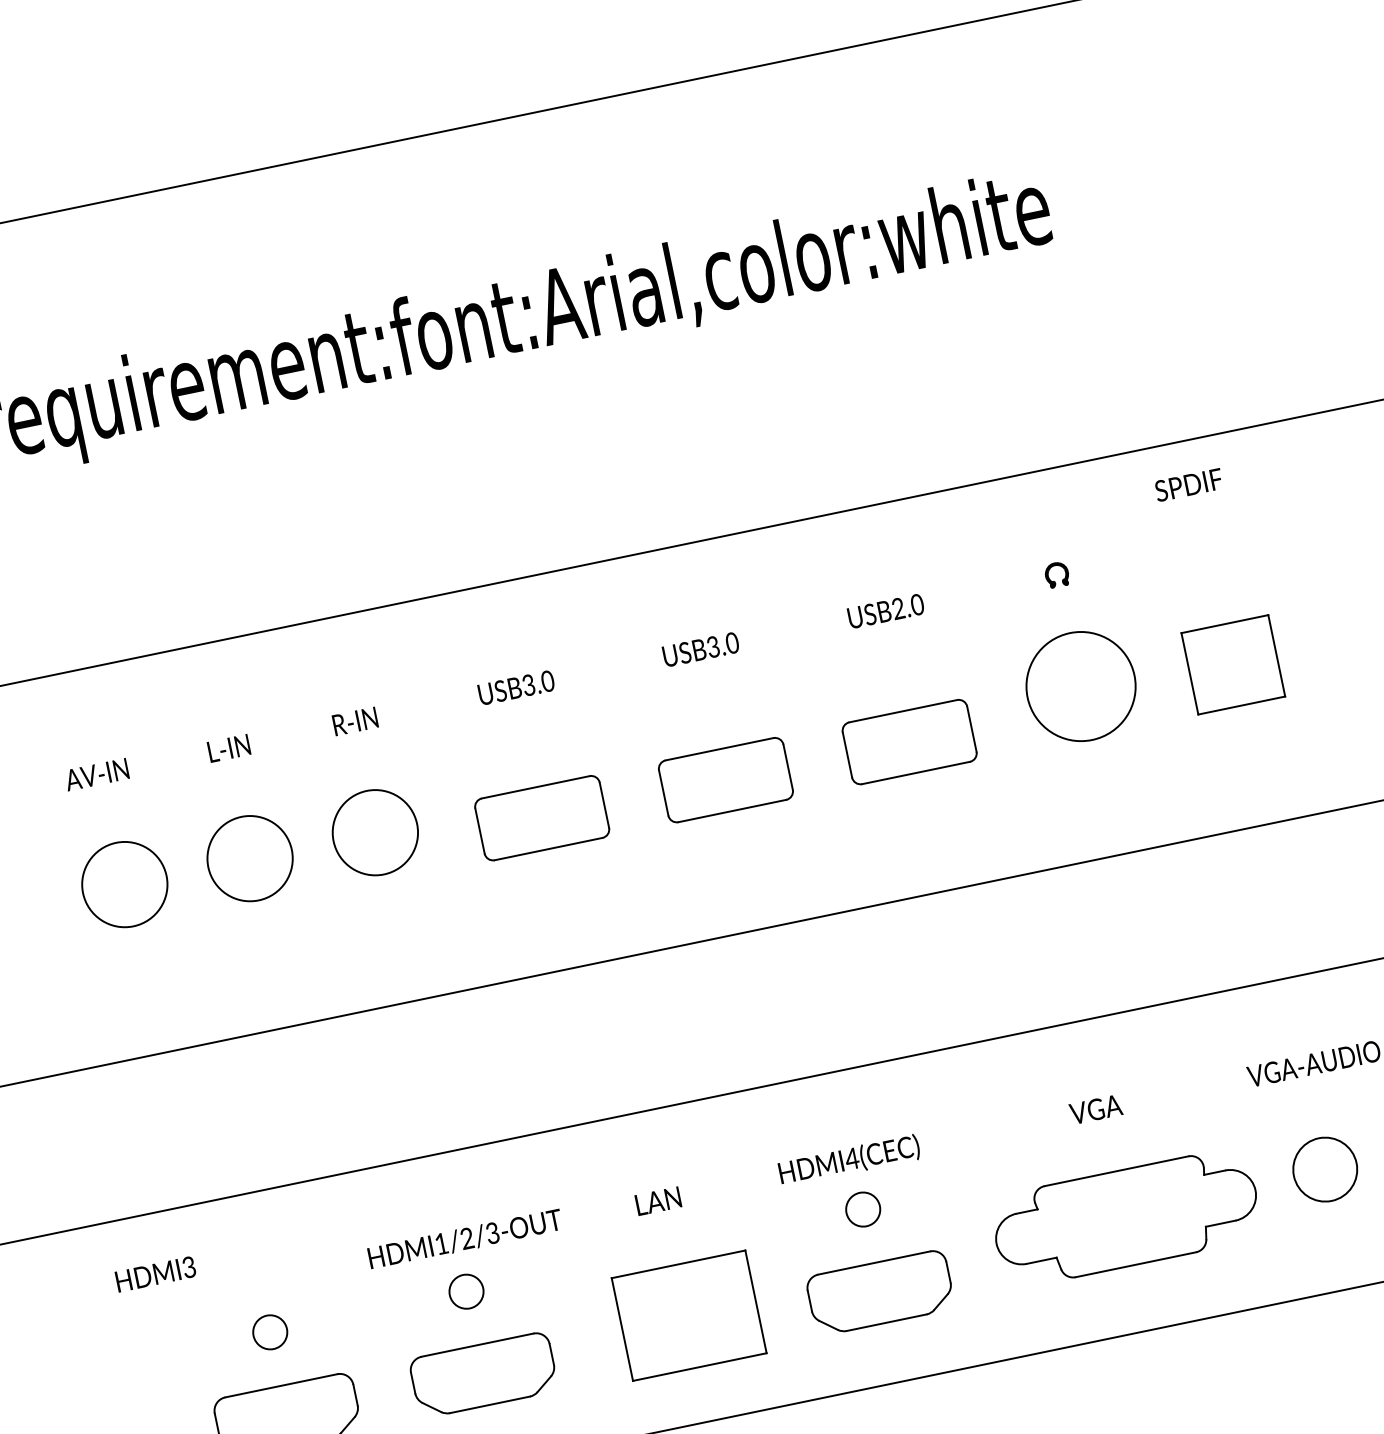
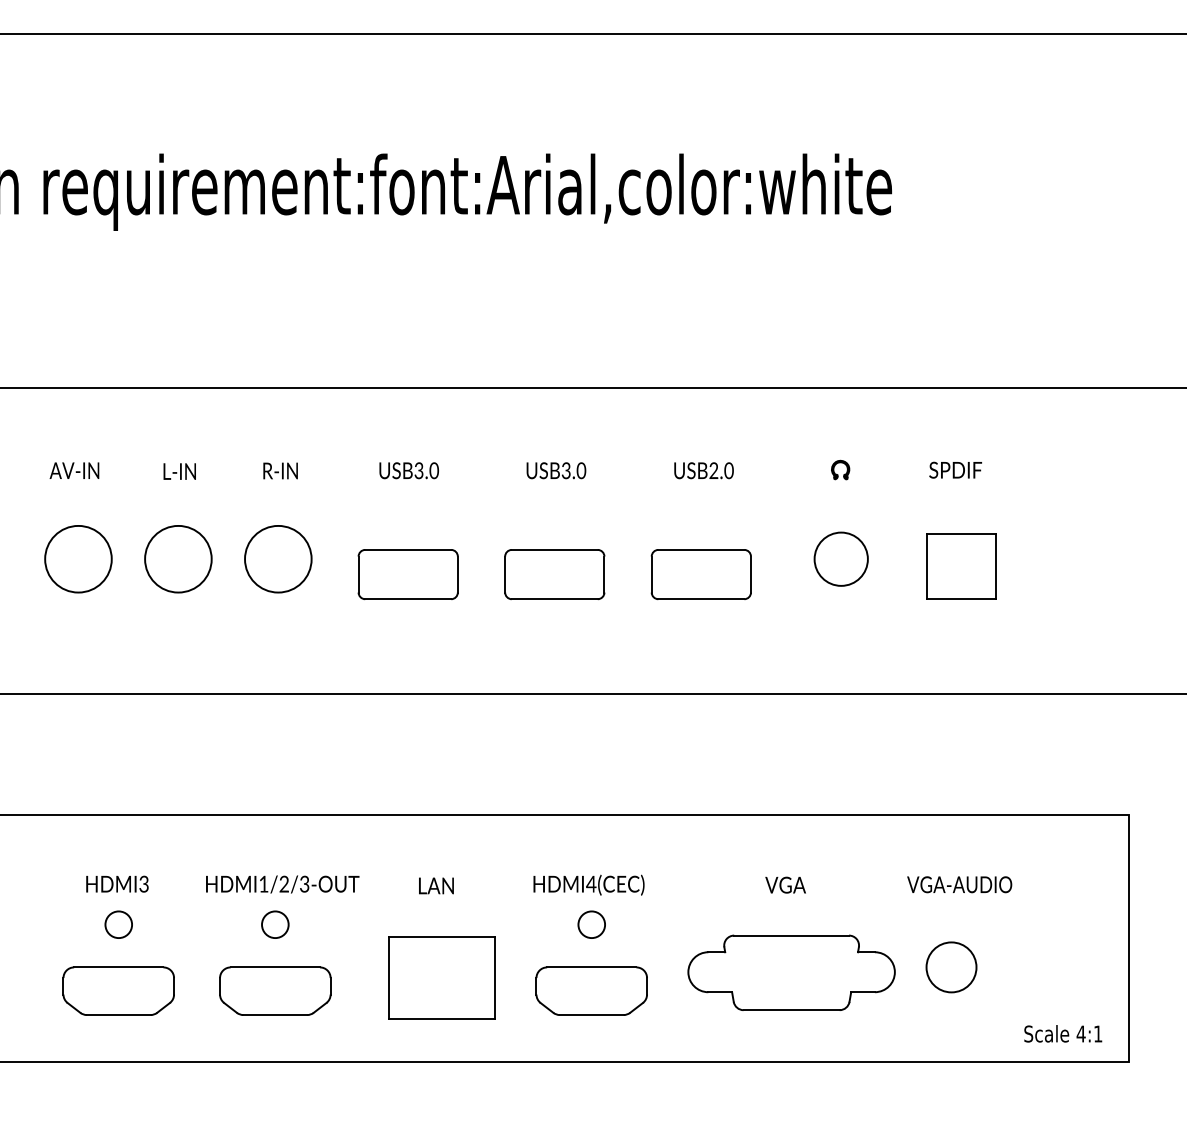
text: (1188, 484) -> (955, 469), moved
circle: (1079, 685) -> (840, 558), size x0.62
text: (155, 1273) -> (117, 883), moved

